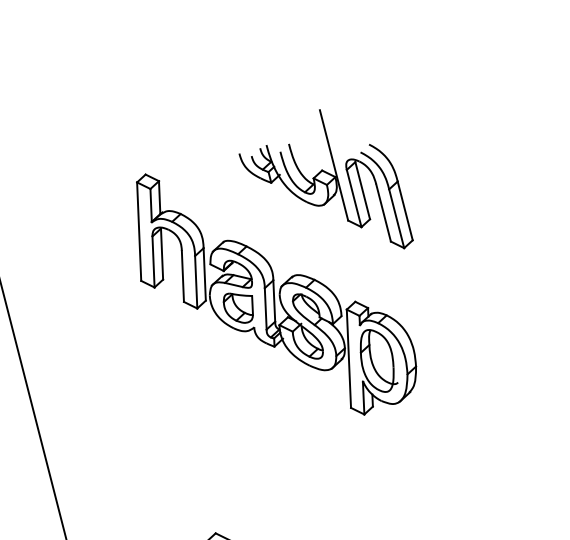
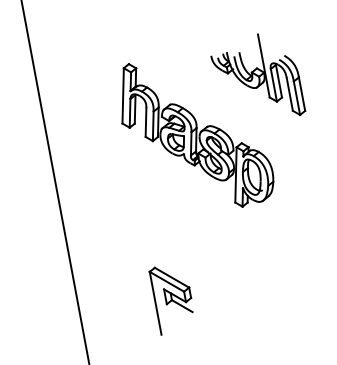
part: (325, 181) -> (258, 74), moved

